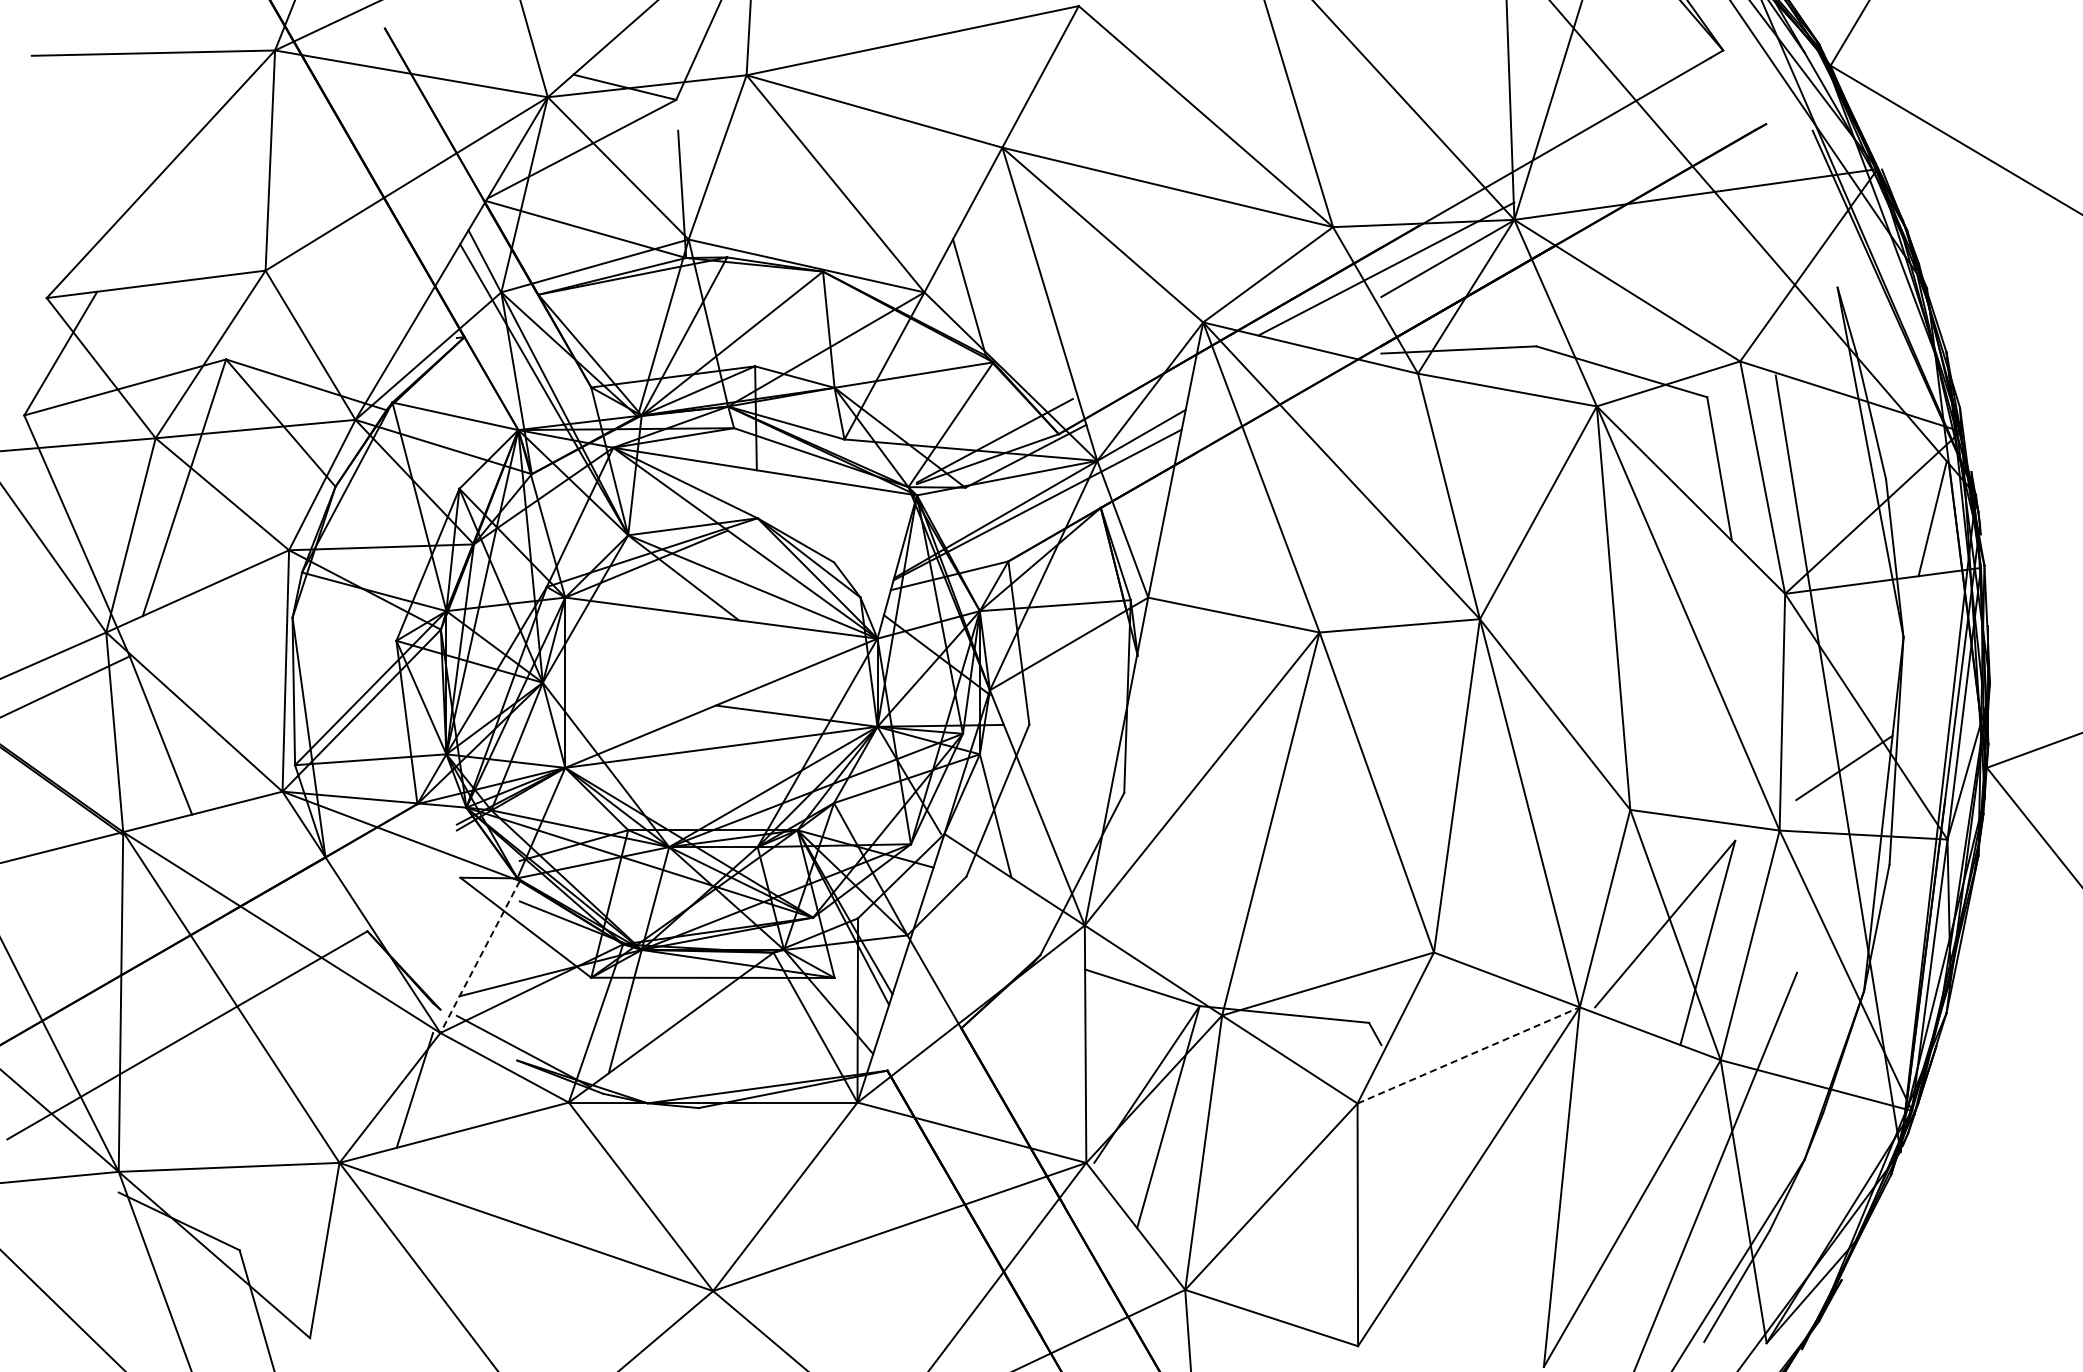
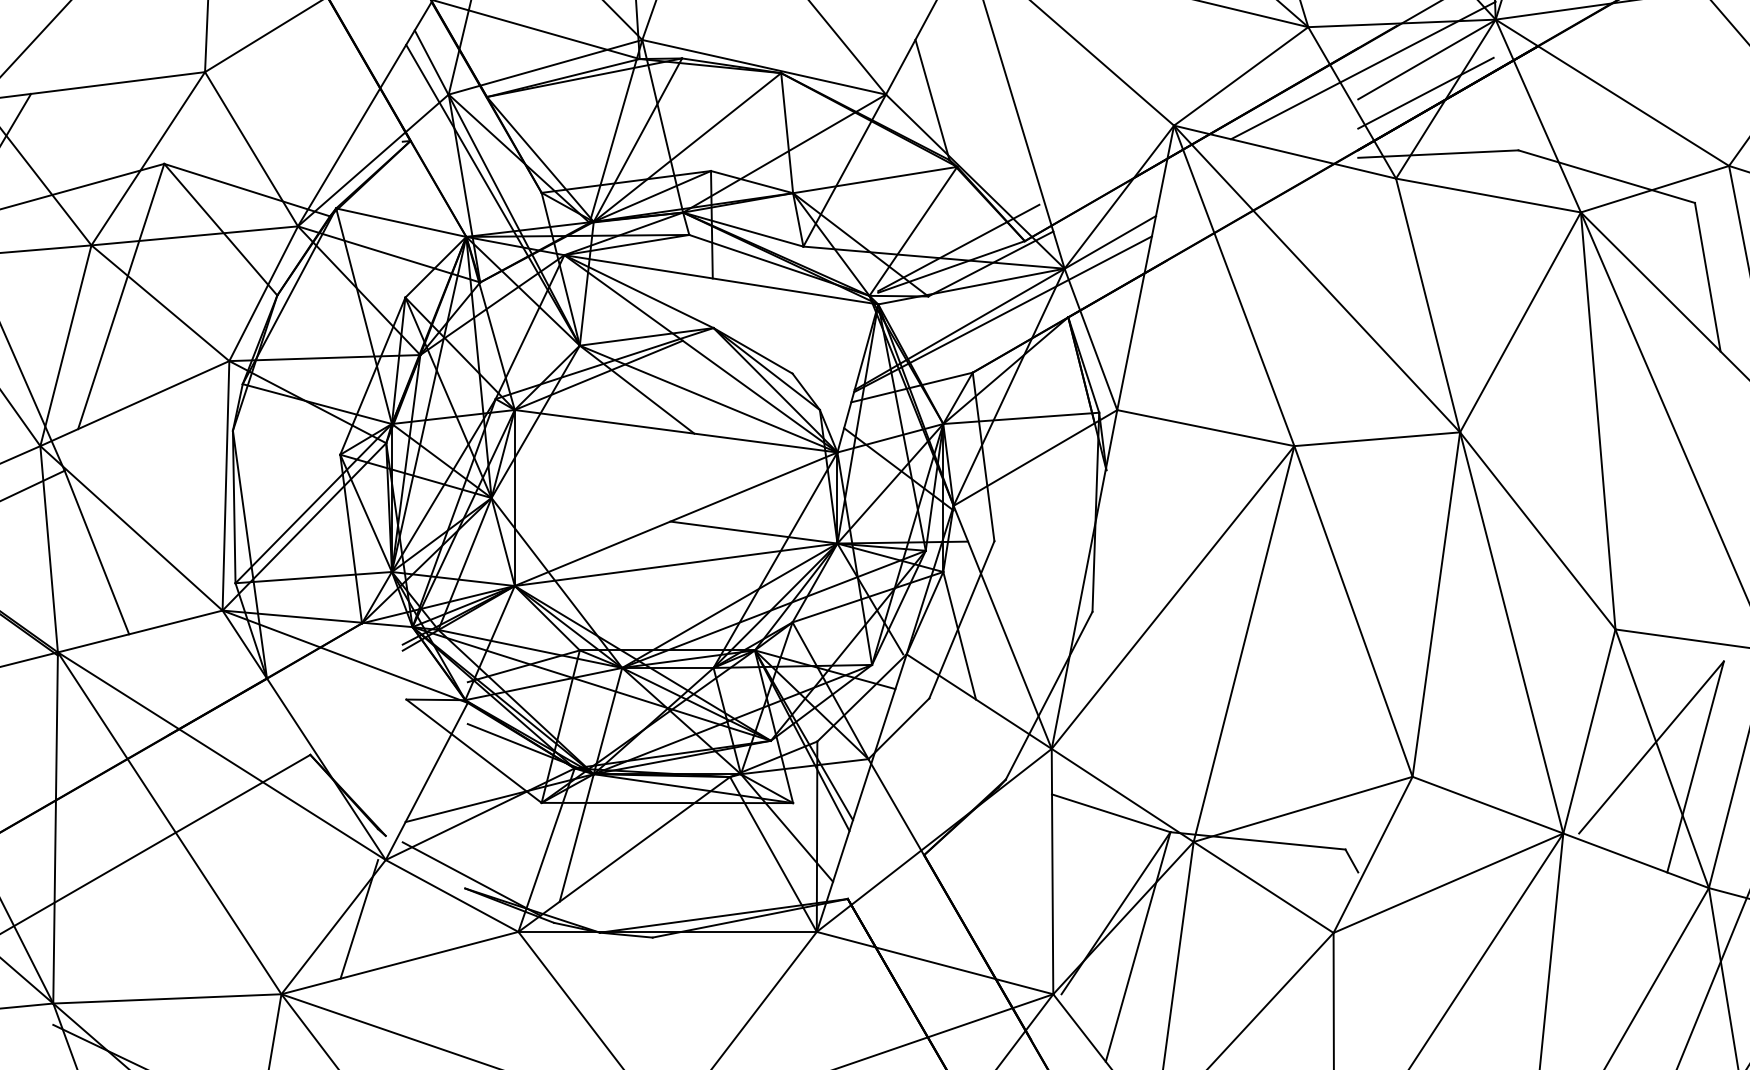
line: (1446, 290) -> (1425, 92), added
line: (480, 957) -> (427, 781), dashed -> solid
line: (1469, 1055) -> (1449, 883), dashed -> solid

